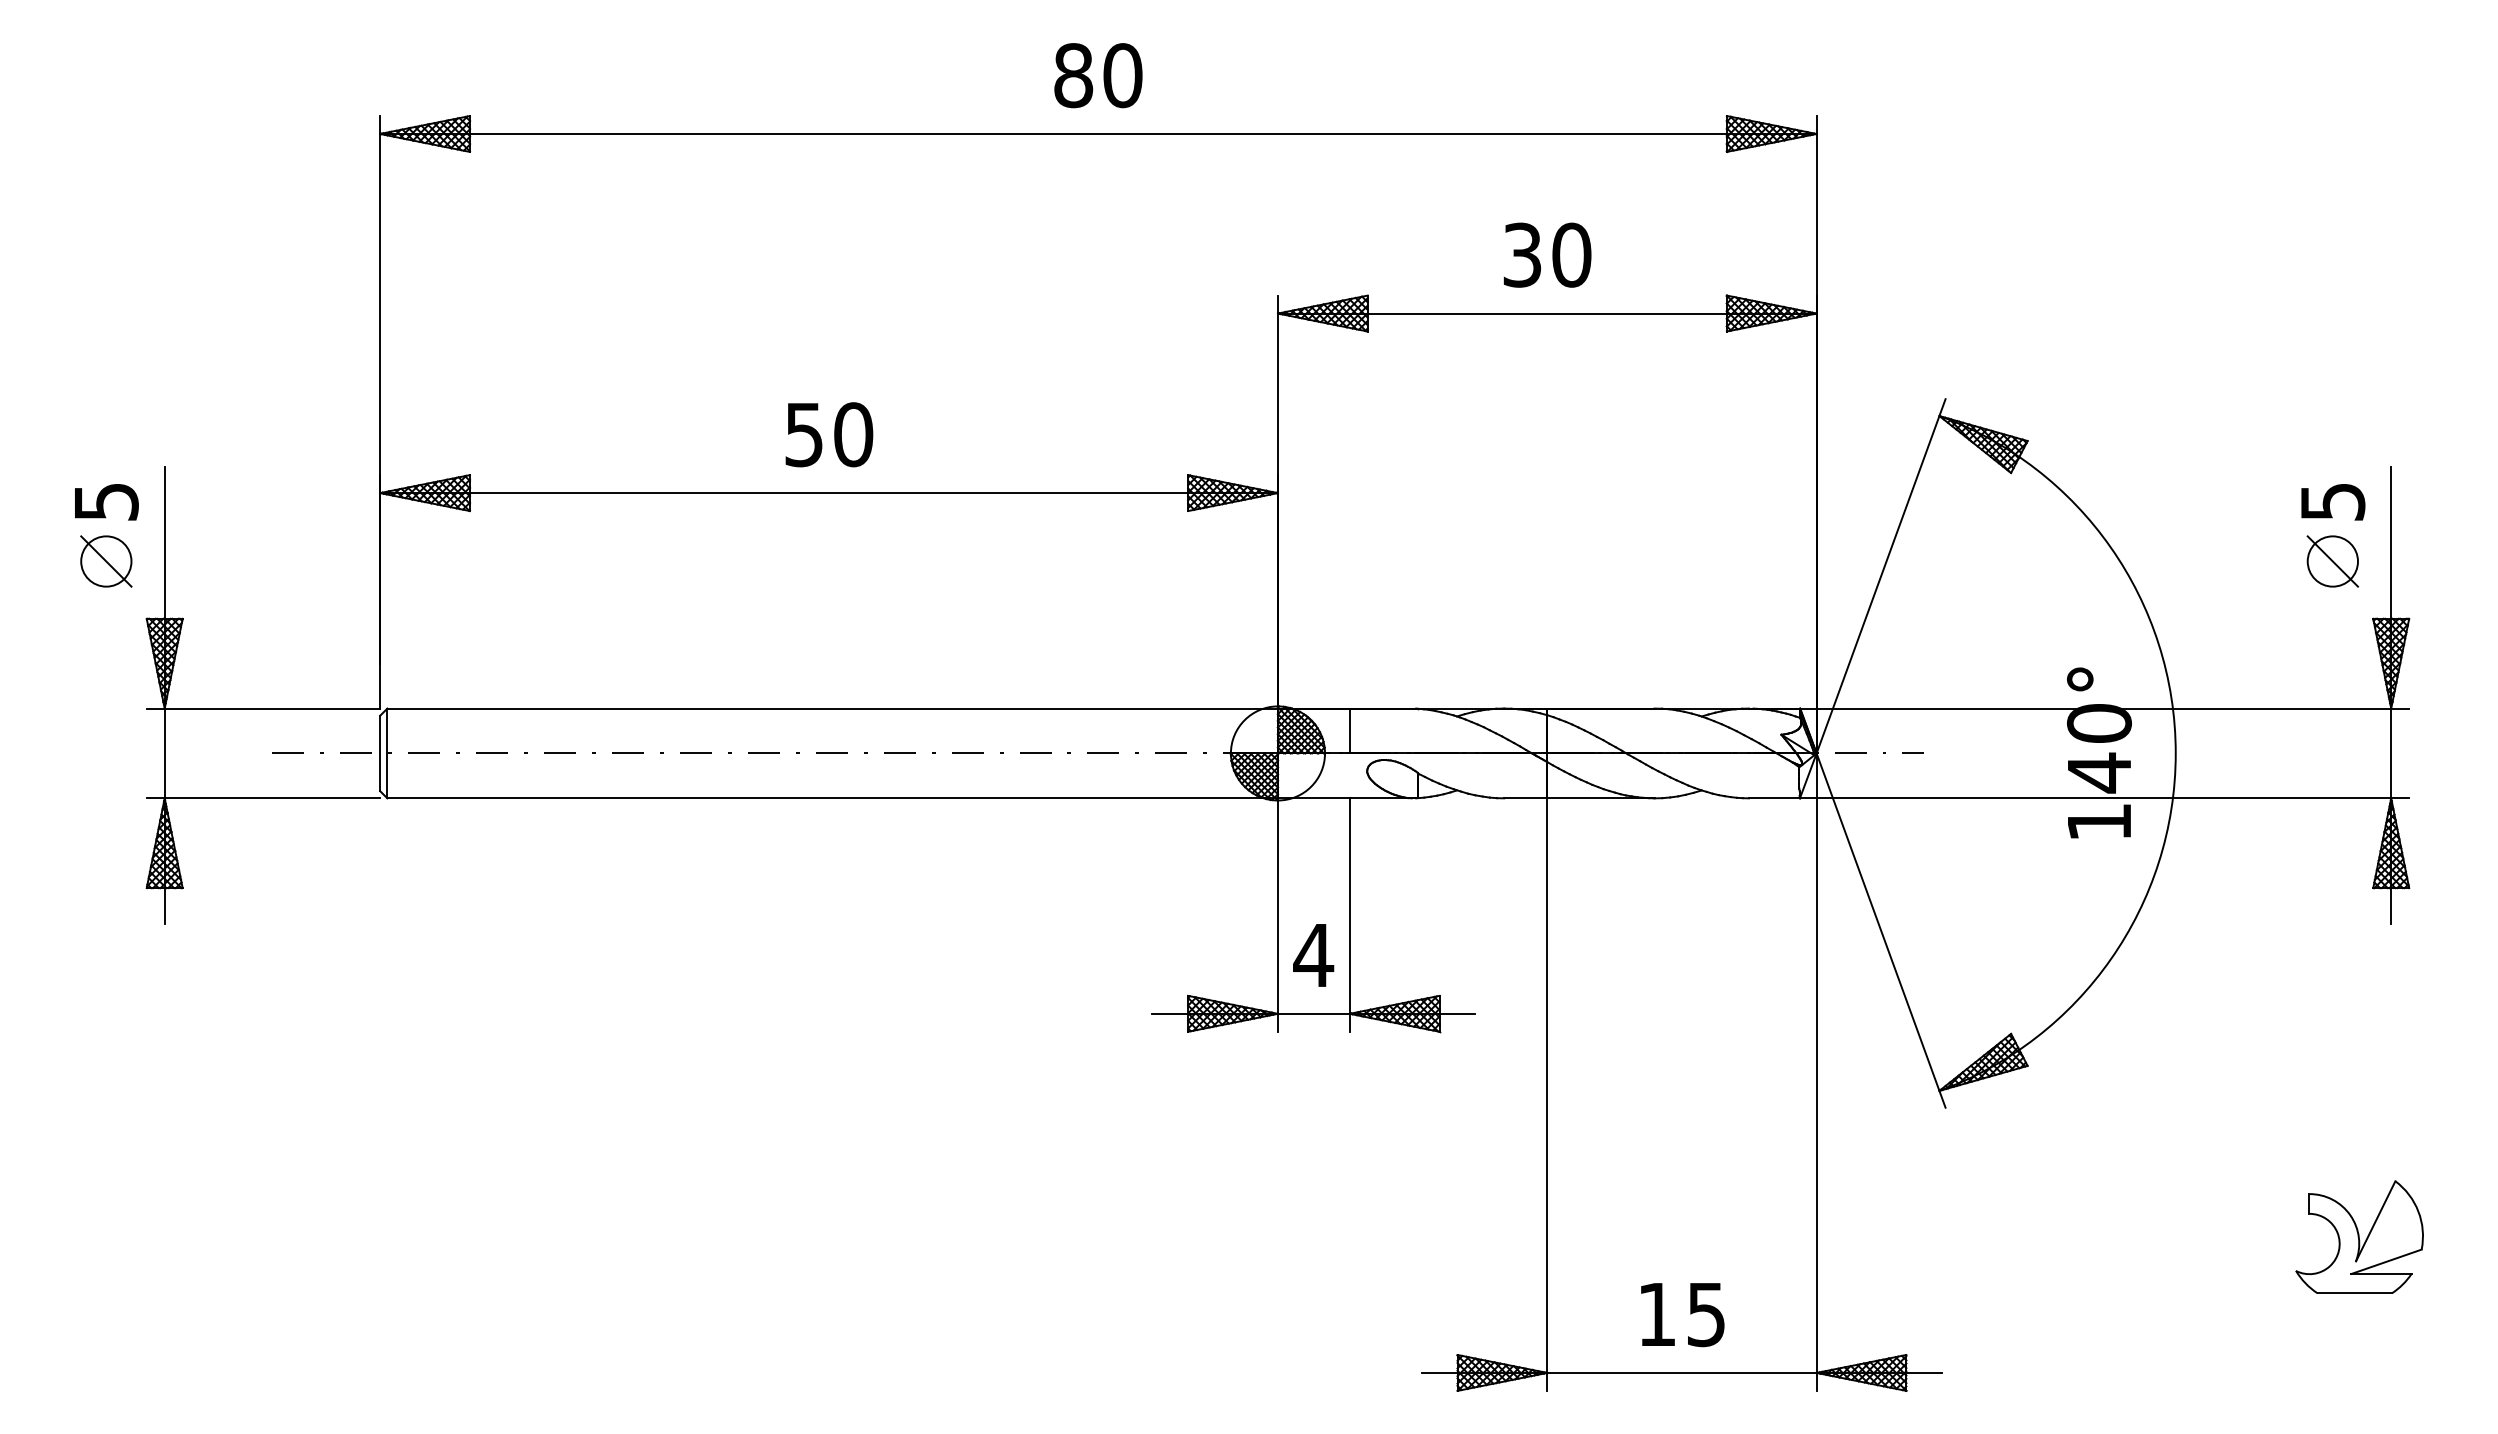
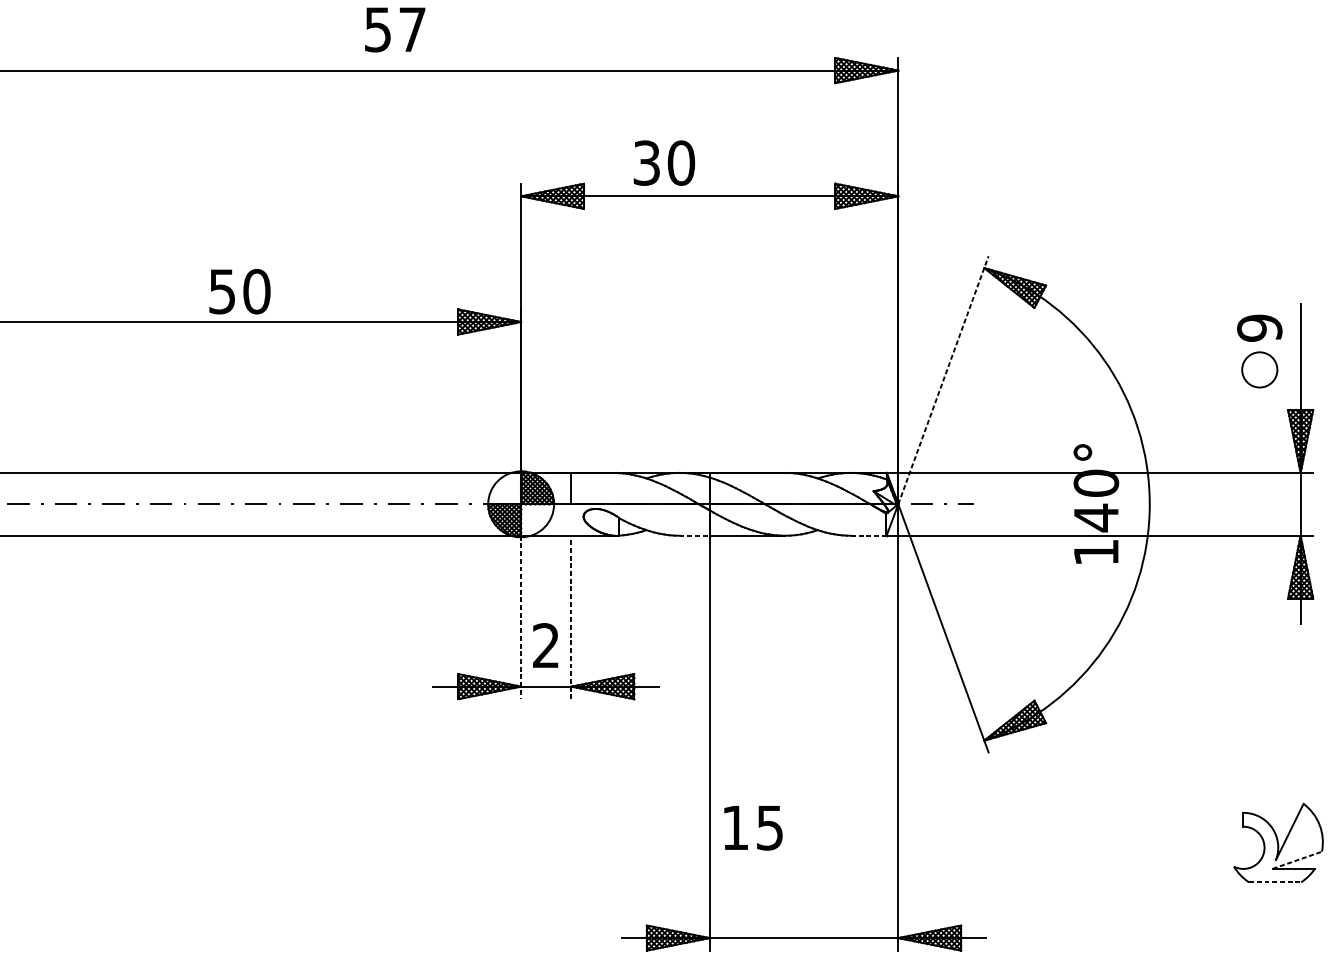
text: (1098, 75) -> (395, 29), 80 -> 57
text: (1547, 254) -> (664, 162), moved
text: (829, 434) -> (240, 291), moved
text: (2332, 501) -> (1259, 327), 5 -> 9
line: (2332, 561) -> (1259, 369), removed
line: (1881, 575) -> (943, 379), solid -> dashed
line: (1525, 798) -> (694, 535), solid -> dashed
line: (1774, 798) -> (868, 535), solid -> dashed
line: (1277, 915) -> (520, 617), solid -> dashed
line: (1349, 915) -> (571, 617), solid -> dashed
text: (1313, 954) -> (546, 645), 4 -> 2
line: (2387, 1261) -> (1298, 860), solid -> dashed
line: (2355, 1293) -> (1275, 882), solid -> dashed
text: (1682, 1315) -> (753, 828), moved

